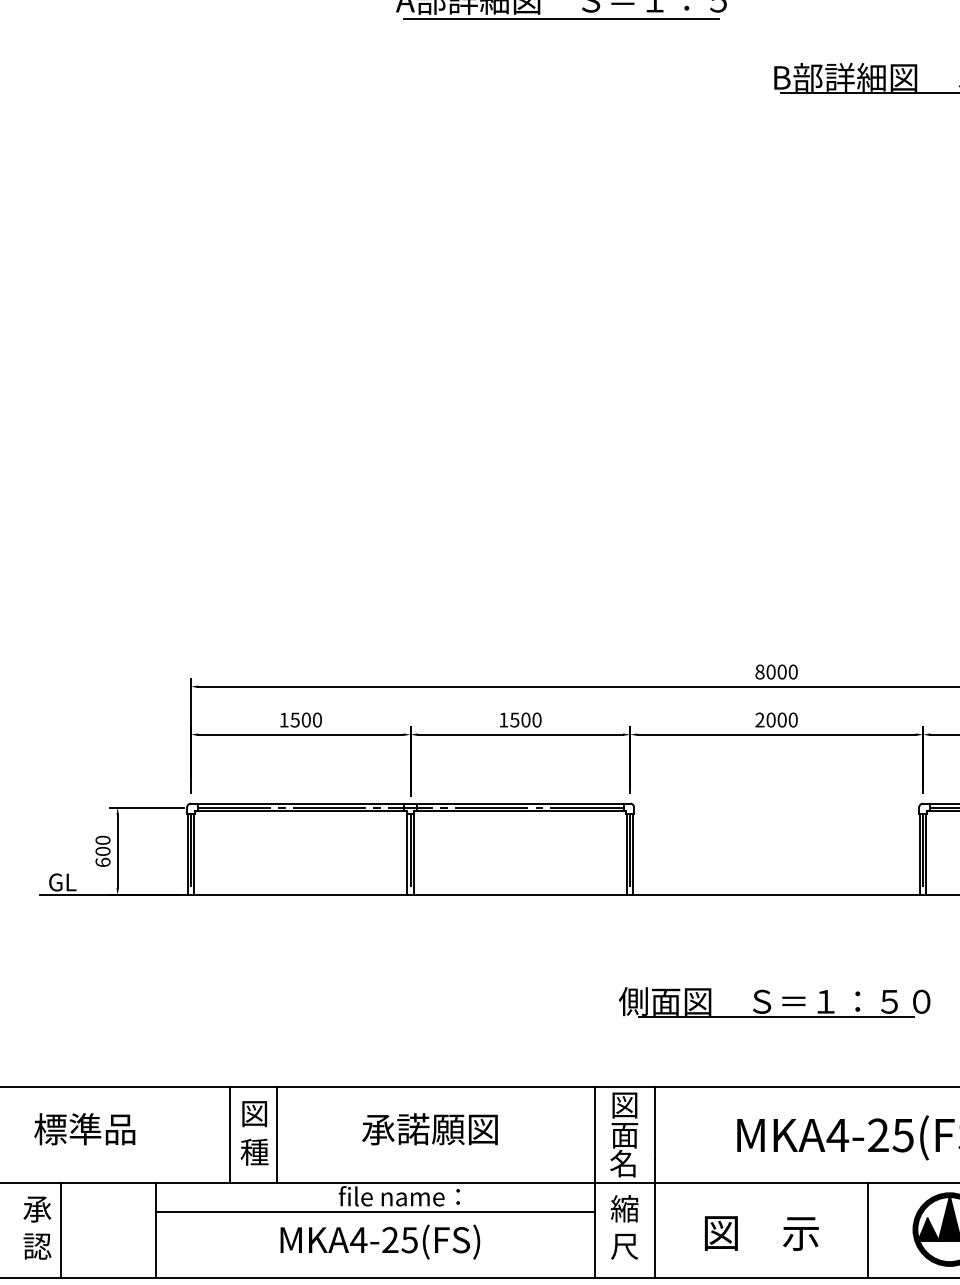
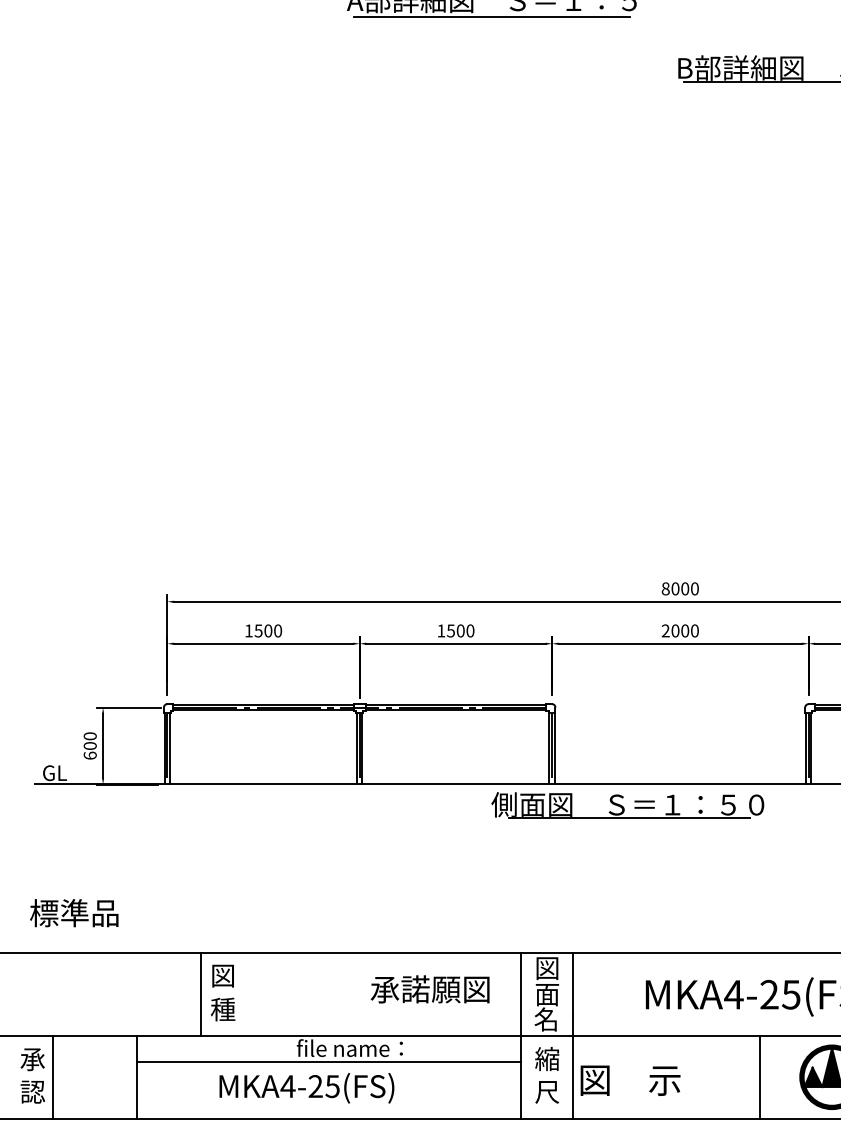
part: (774, 1002) -> (627, 805), moved
text: (84, 1129) -> (74, 913), moved
text: (429, 1129) -> (429, 989), moved
line: (277, 1134) -> (243, 993), removed
text: (761, 1233) -> (630, 1080), moved
text: (380, 1241) -> (307, 1087), moved

